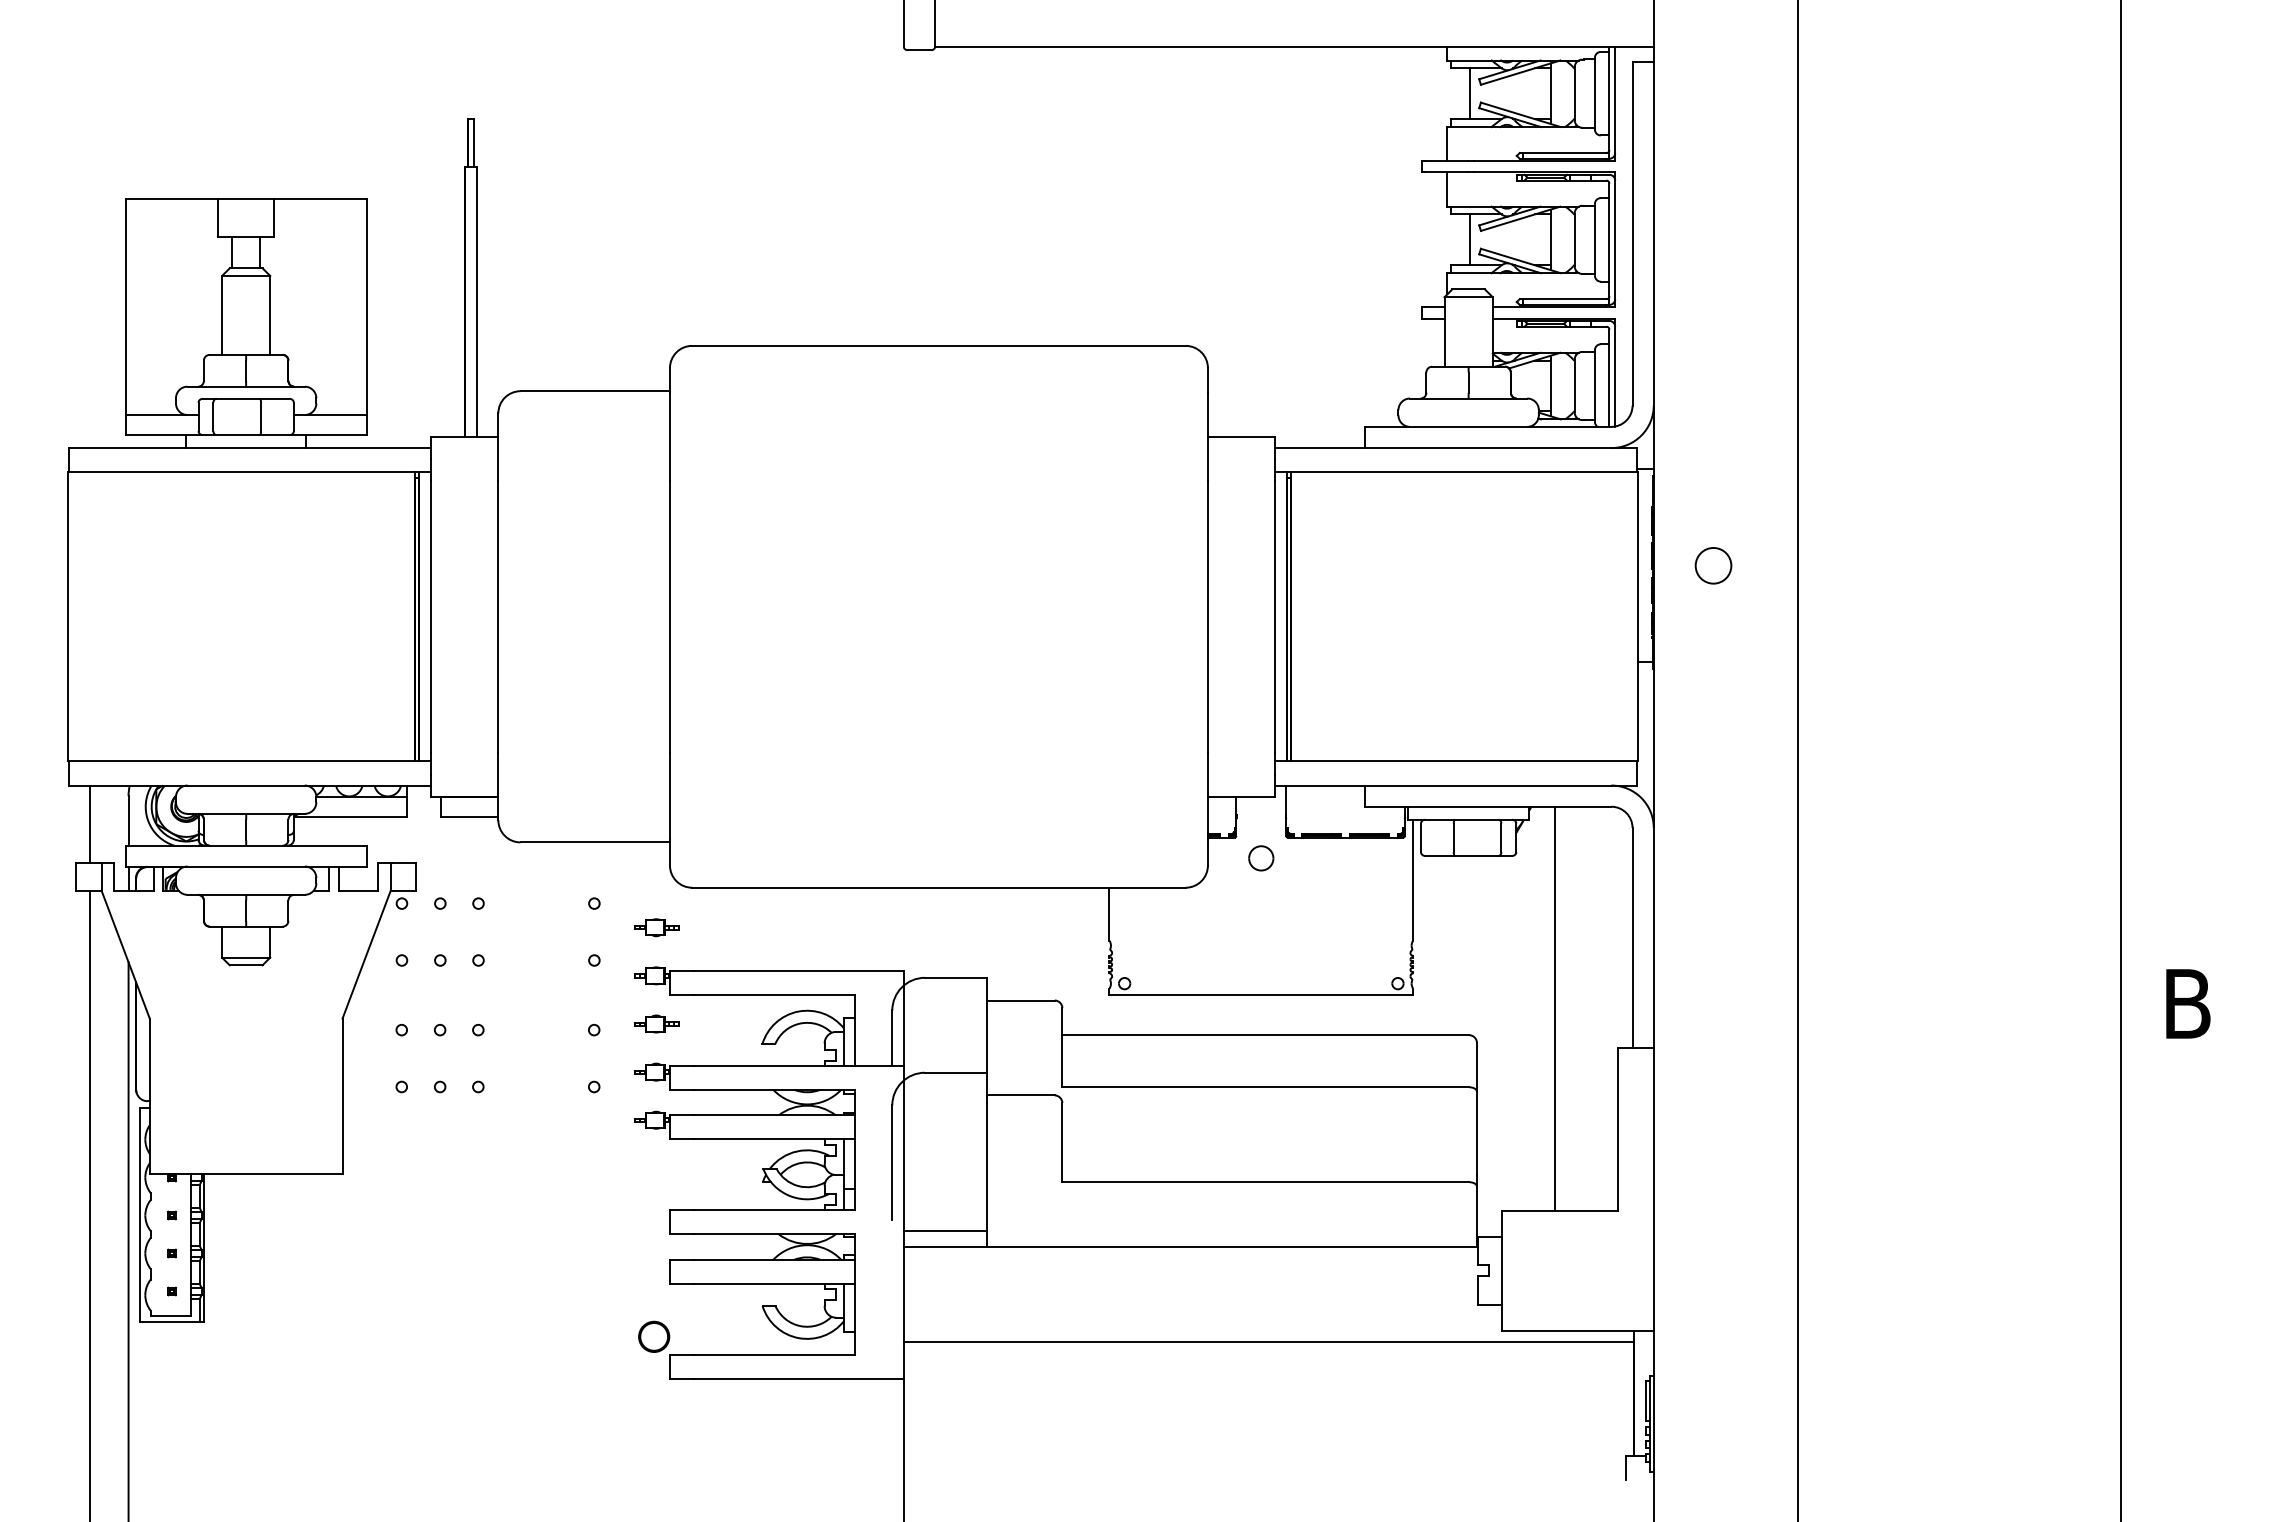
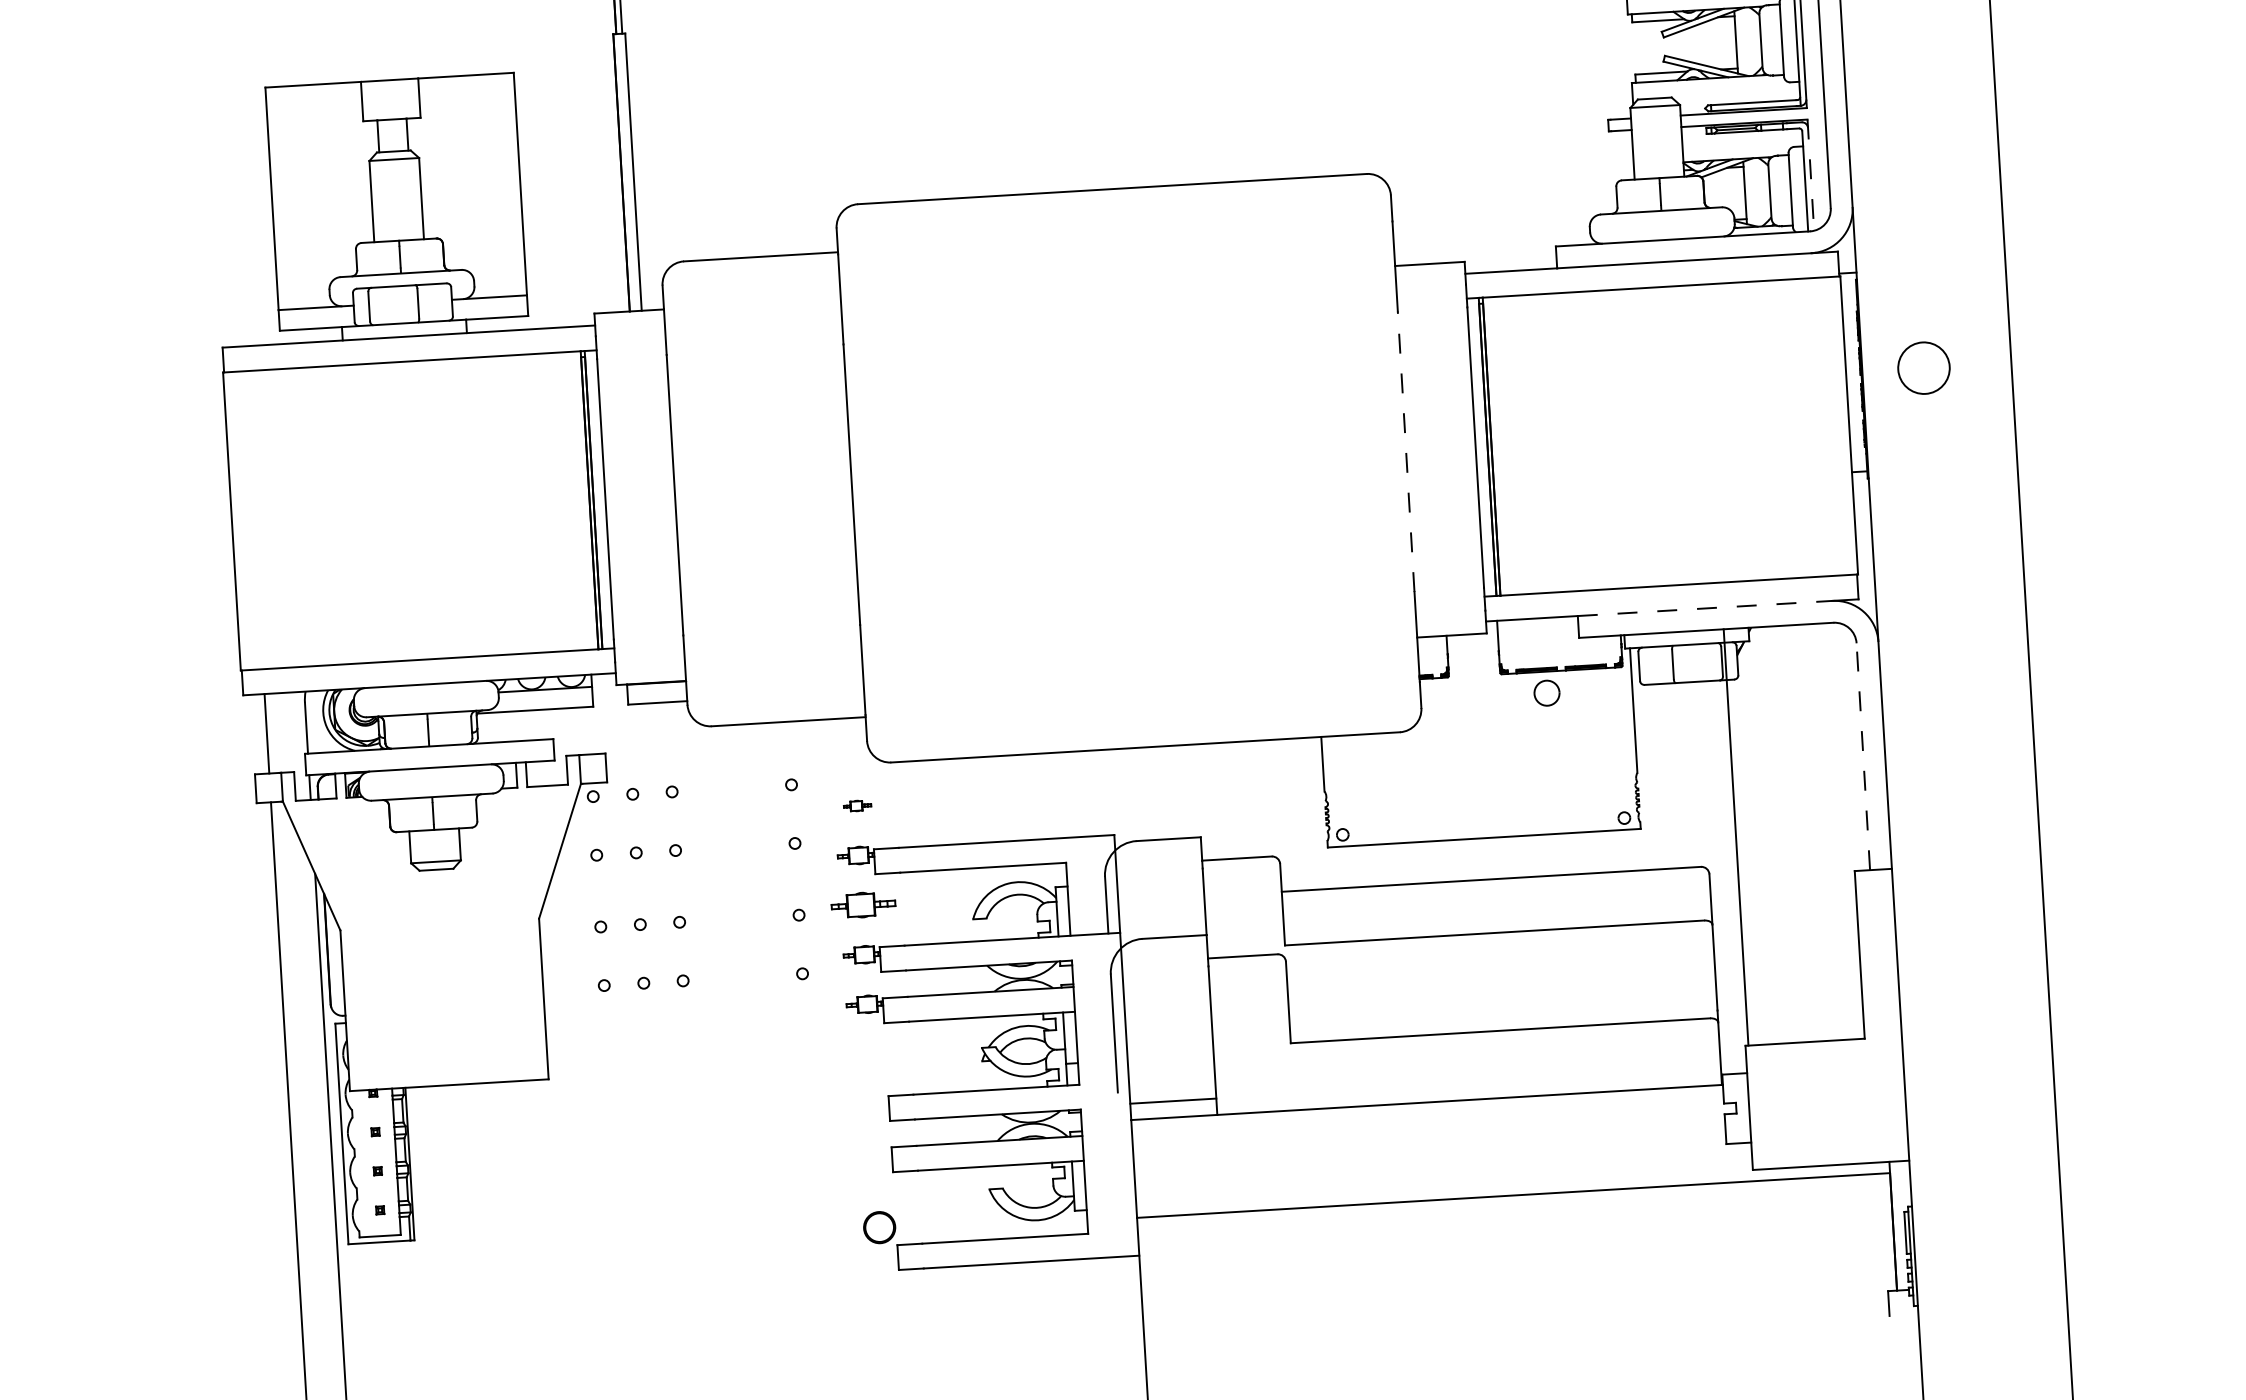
line: (1469, 239) -> (1652, 46), removed
line: (1615, 372) -> (1811, 175), solid -> dashed
circle: (1713, 565) -> (1923, 367), size x1.4
line: (1207, 616) -> (1405, 451), solid -> dashed
line: (1488, 785) -> (1705, 608), solid -> dashed
part: (1261, 858) -> (1547, 693), moved
part: (656, 927) -> (856, 805), size x0.6
line: (1632, 937) -> (1863, 756), solid -> dashed
line: (1554, 1008) -> (1735, 837), moved
part: (656, 1023) -> (862, 904), size x1.4

